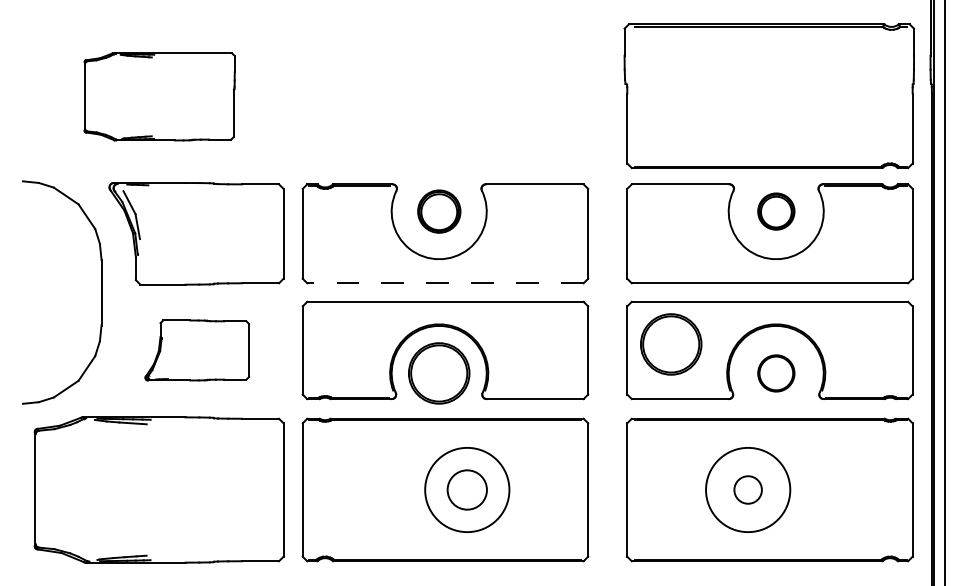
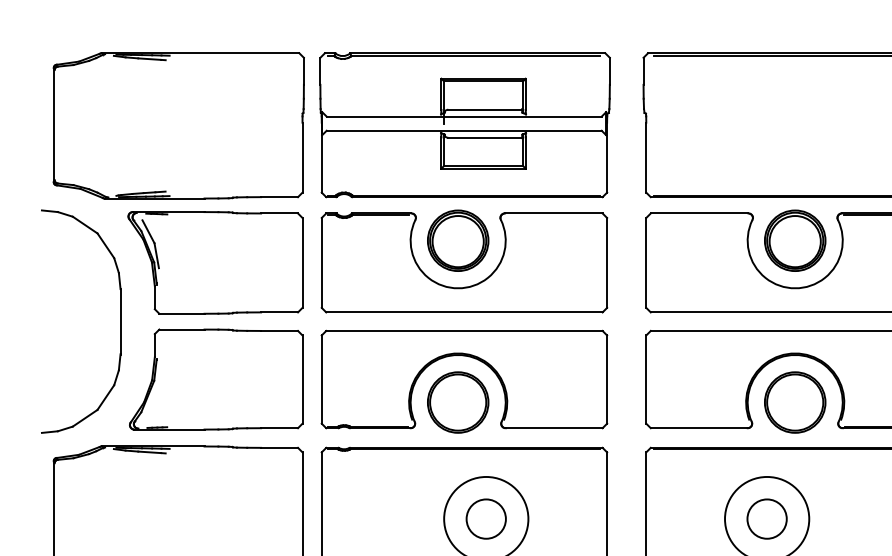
part: (159, 96) -> (178, 125), size x1.67
part: (445, 96) -> (464, 125), added
part: (439, 211) -> (458, 240), size x1.43
part: (776, 211) -> (795, 240), size x1.67
line: (444, 283) -> (463, 312), dashed -> solid
part: (671, 344) -> (690, 373), removed
part: (197, 350) -> (216, 379), size x1.67
part: (776, 373) -> (795, 402), size x1.67
circle: (747, 489) -> (766, 518), size x1.43

